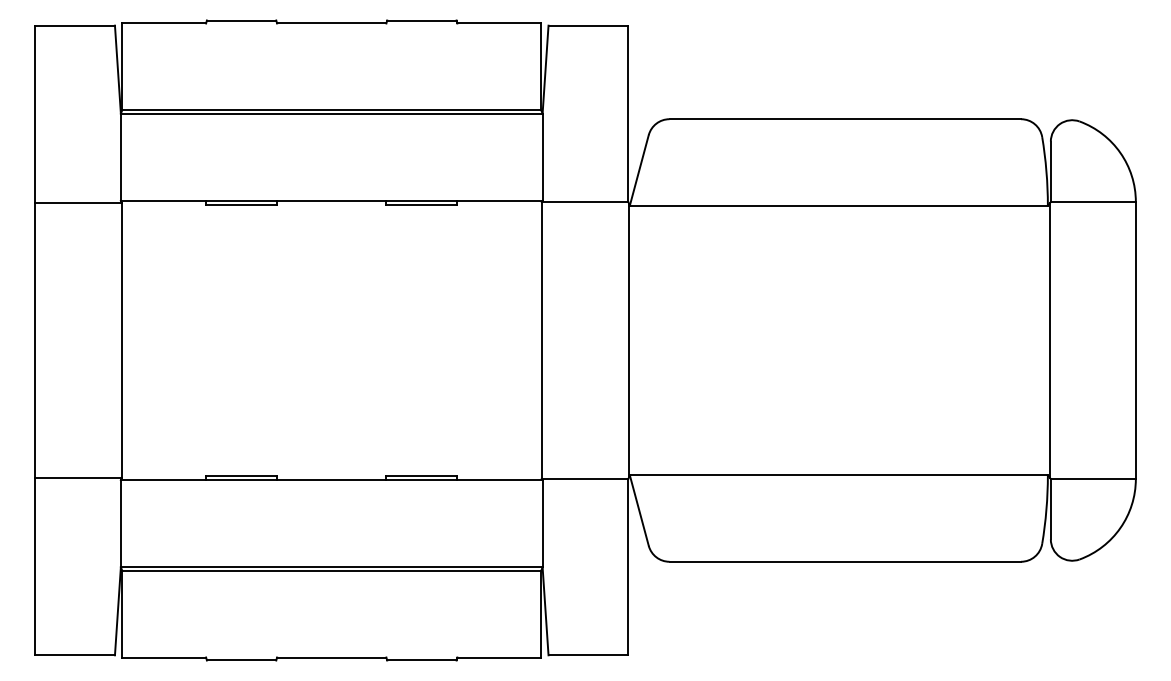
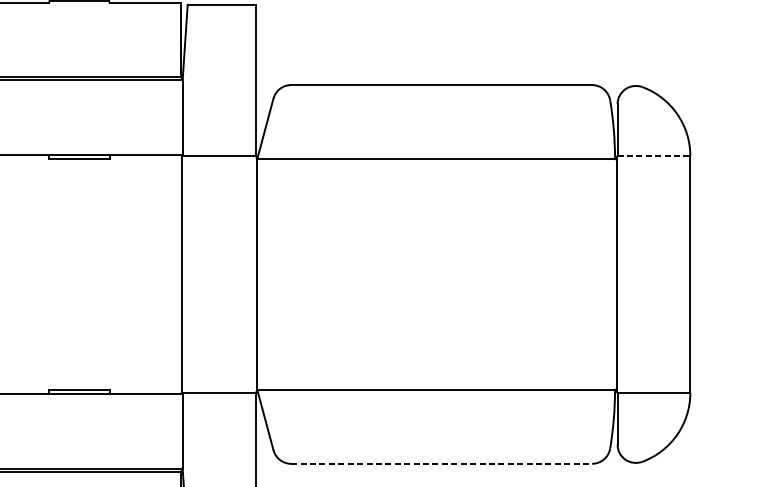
line: (1093, 202) -> (654, 156), solid -> dashed
line: (845, 561) -> (441, 463), solid -> dashed

